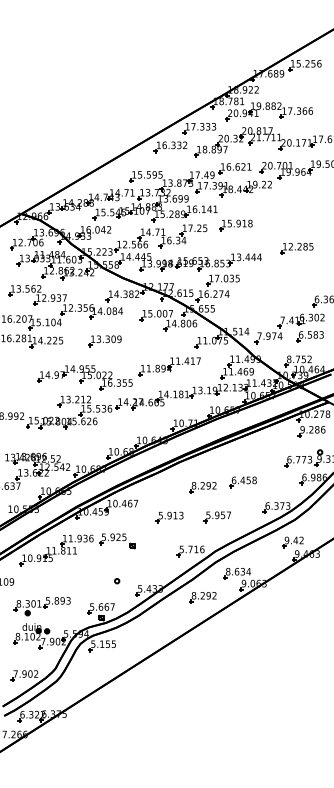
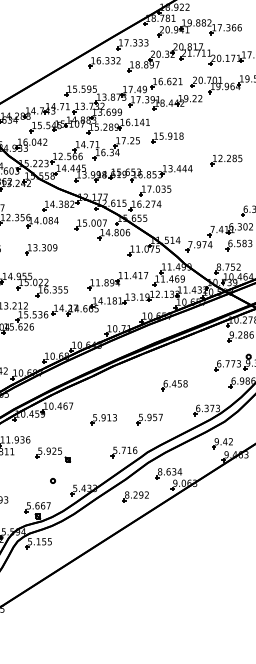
part: (169, 366) -> (117, 280), moved
part: (202, 487) -> (135, 390), removed
part: (117, 541) -> (53, 455), moved

